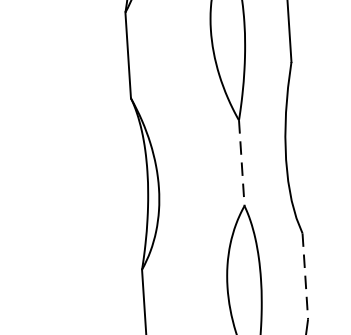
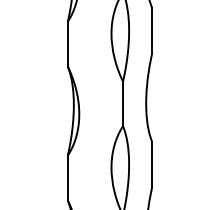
line: (242, 164) -> (123, 104), dashed -> solid
line: (306, 277) -> (152, 165), dashed -> solid

